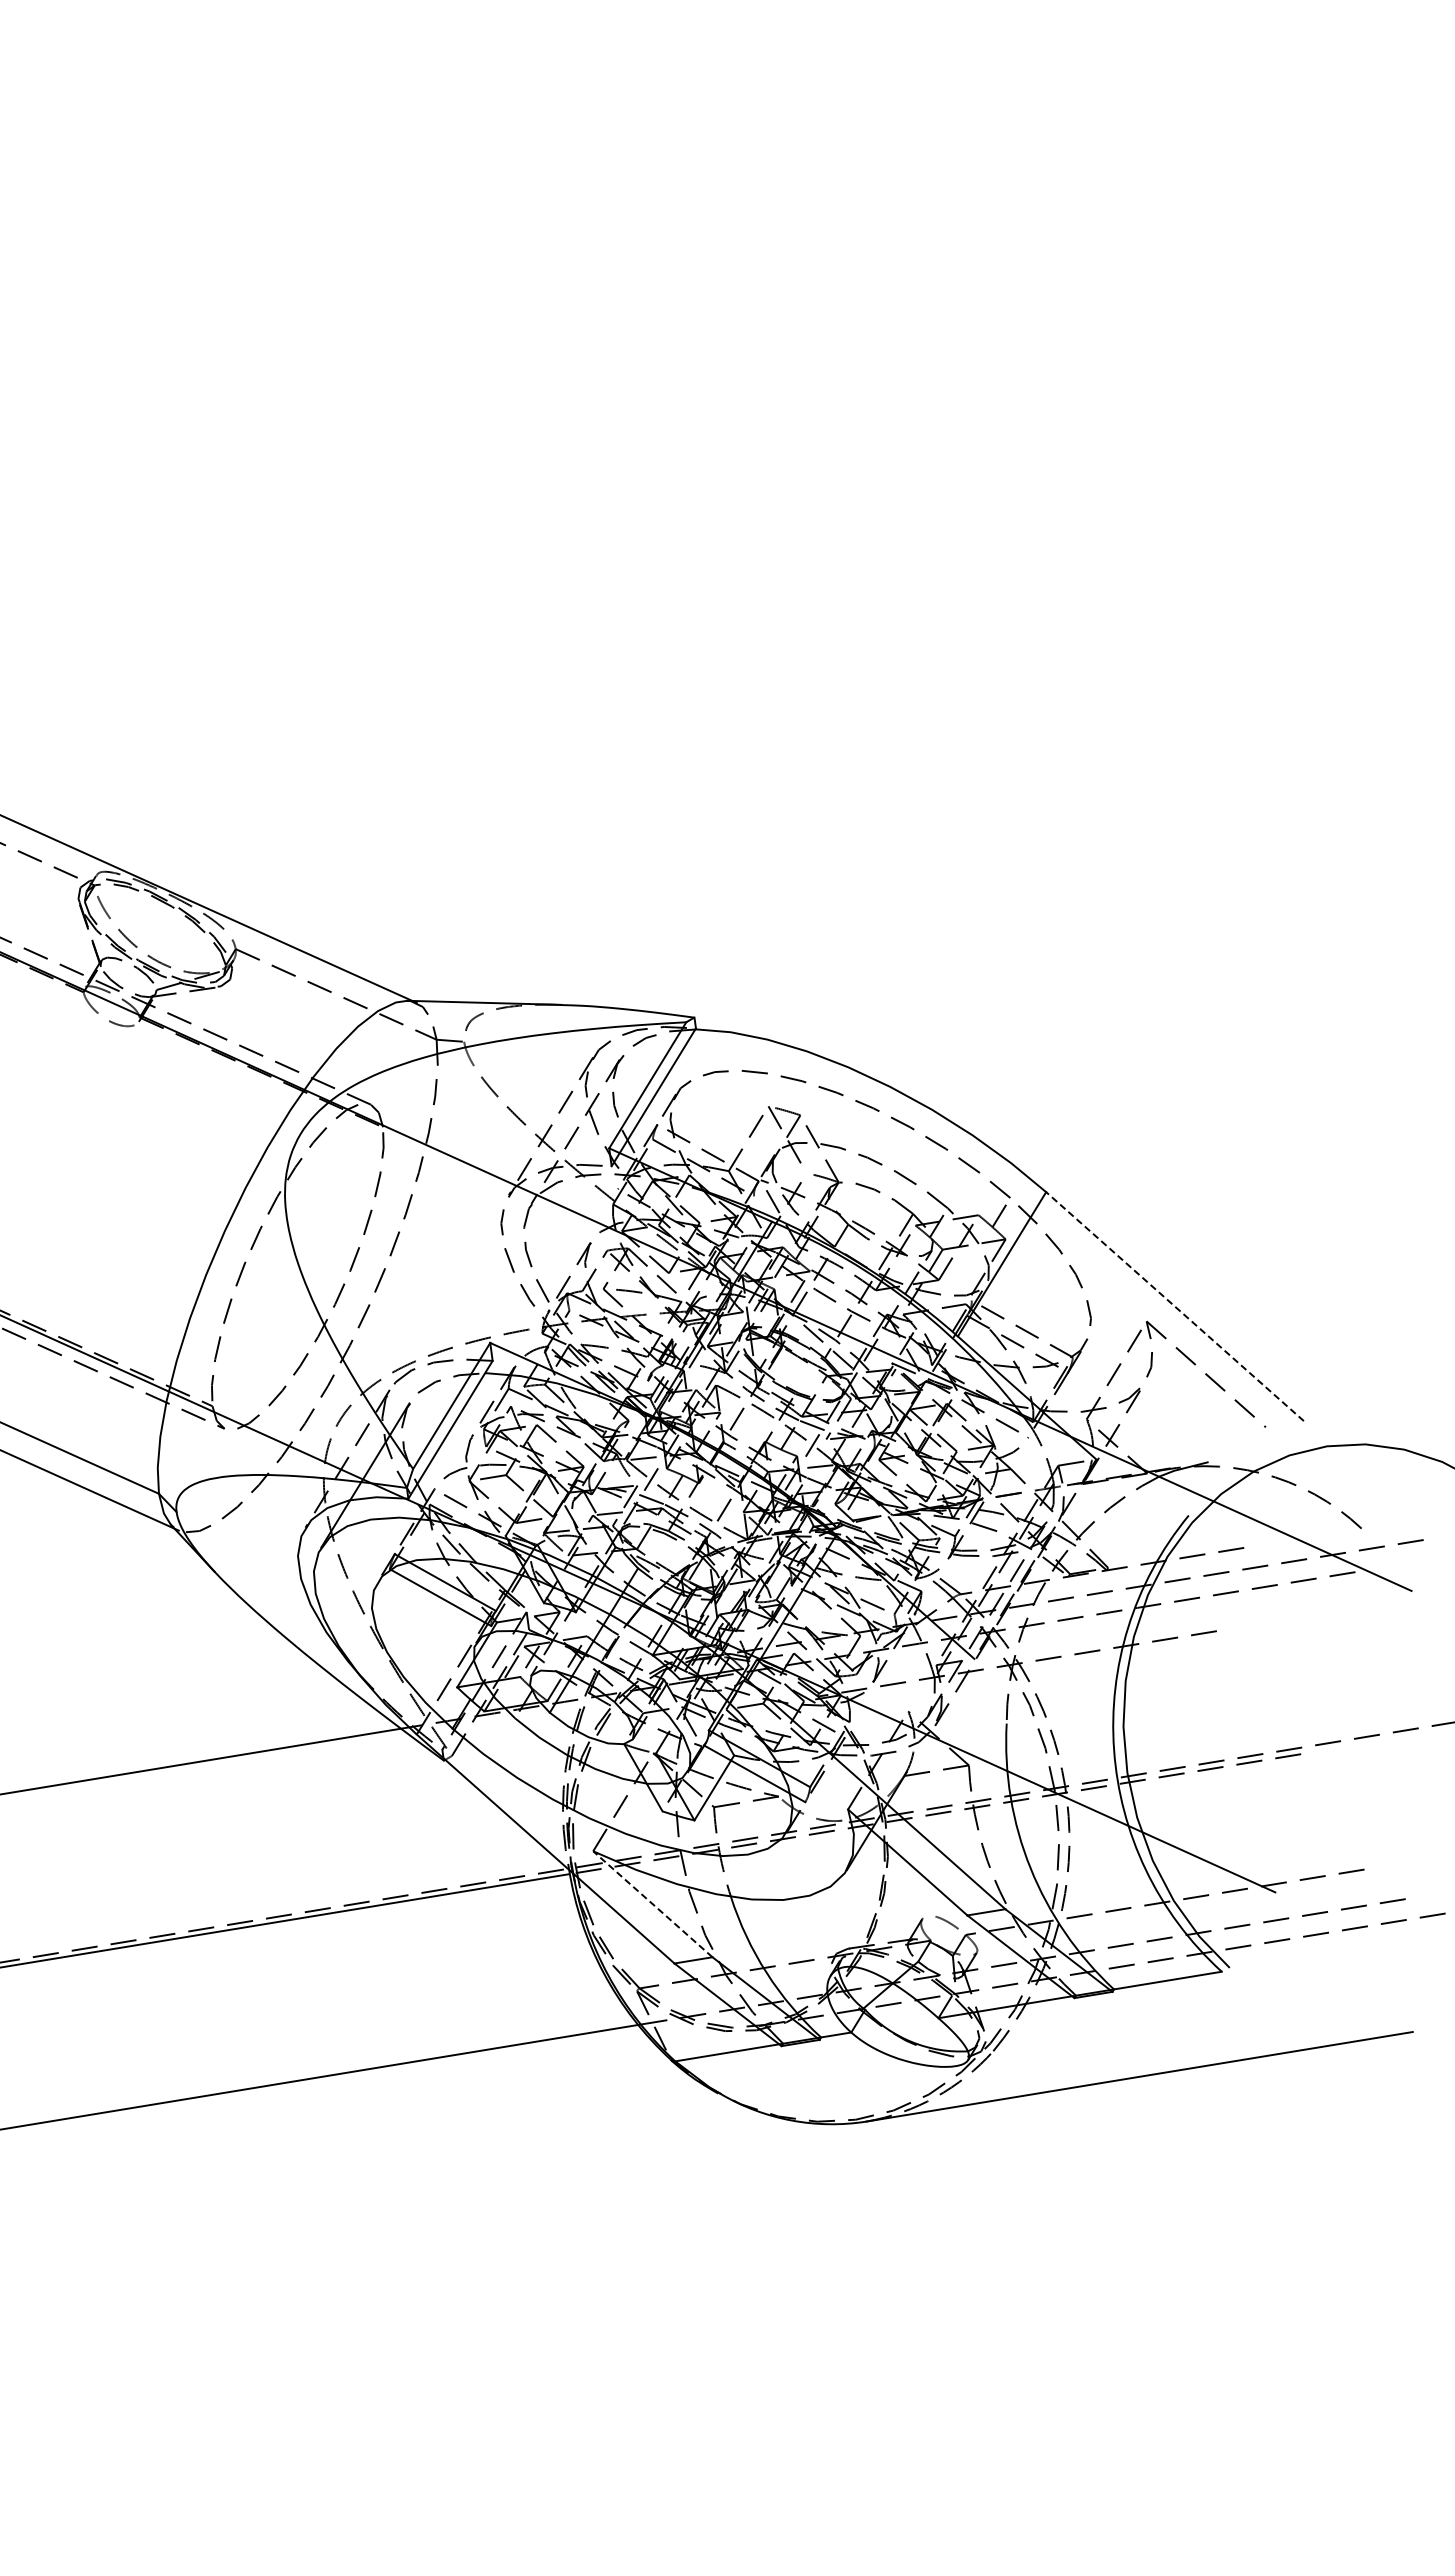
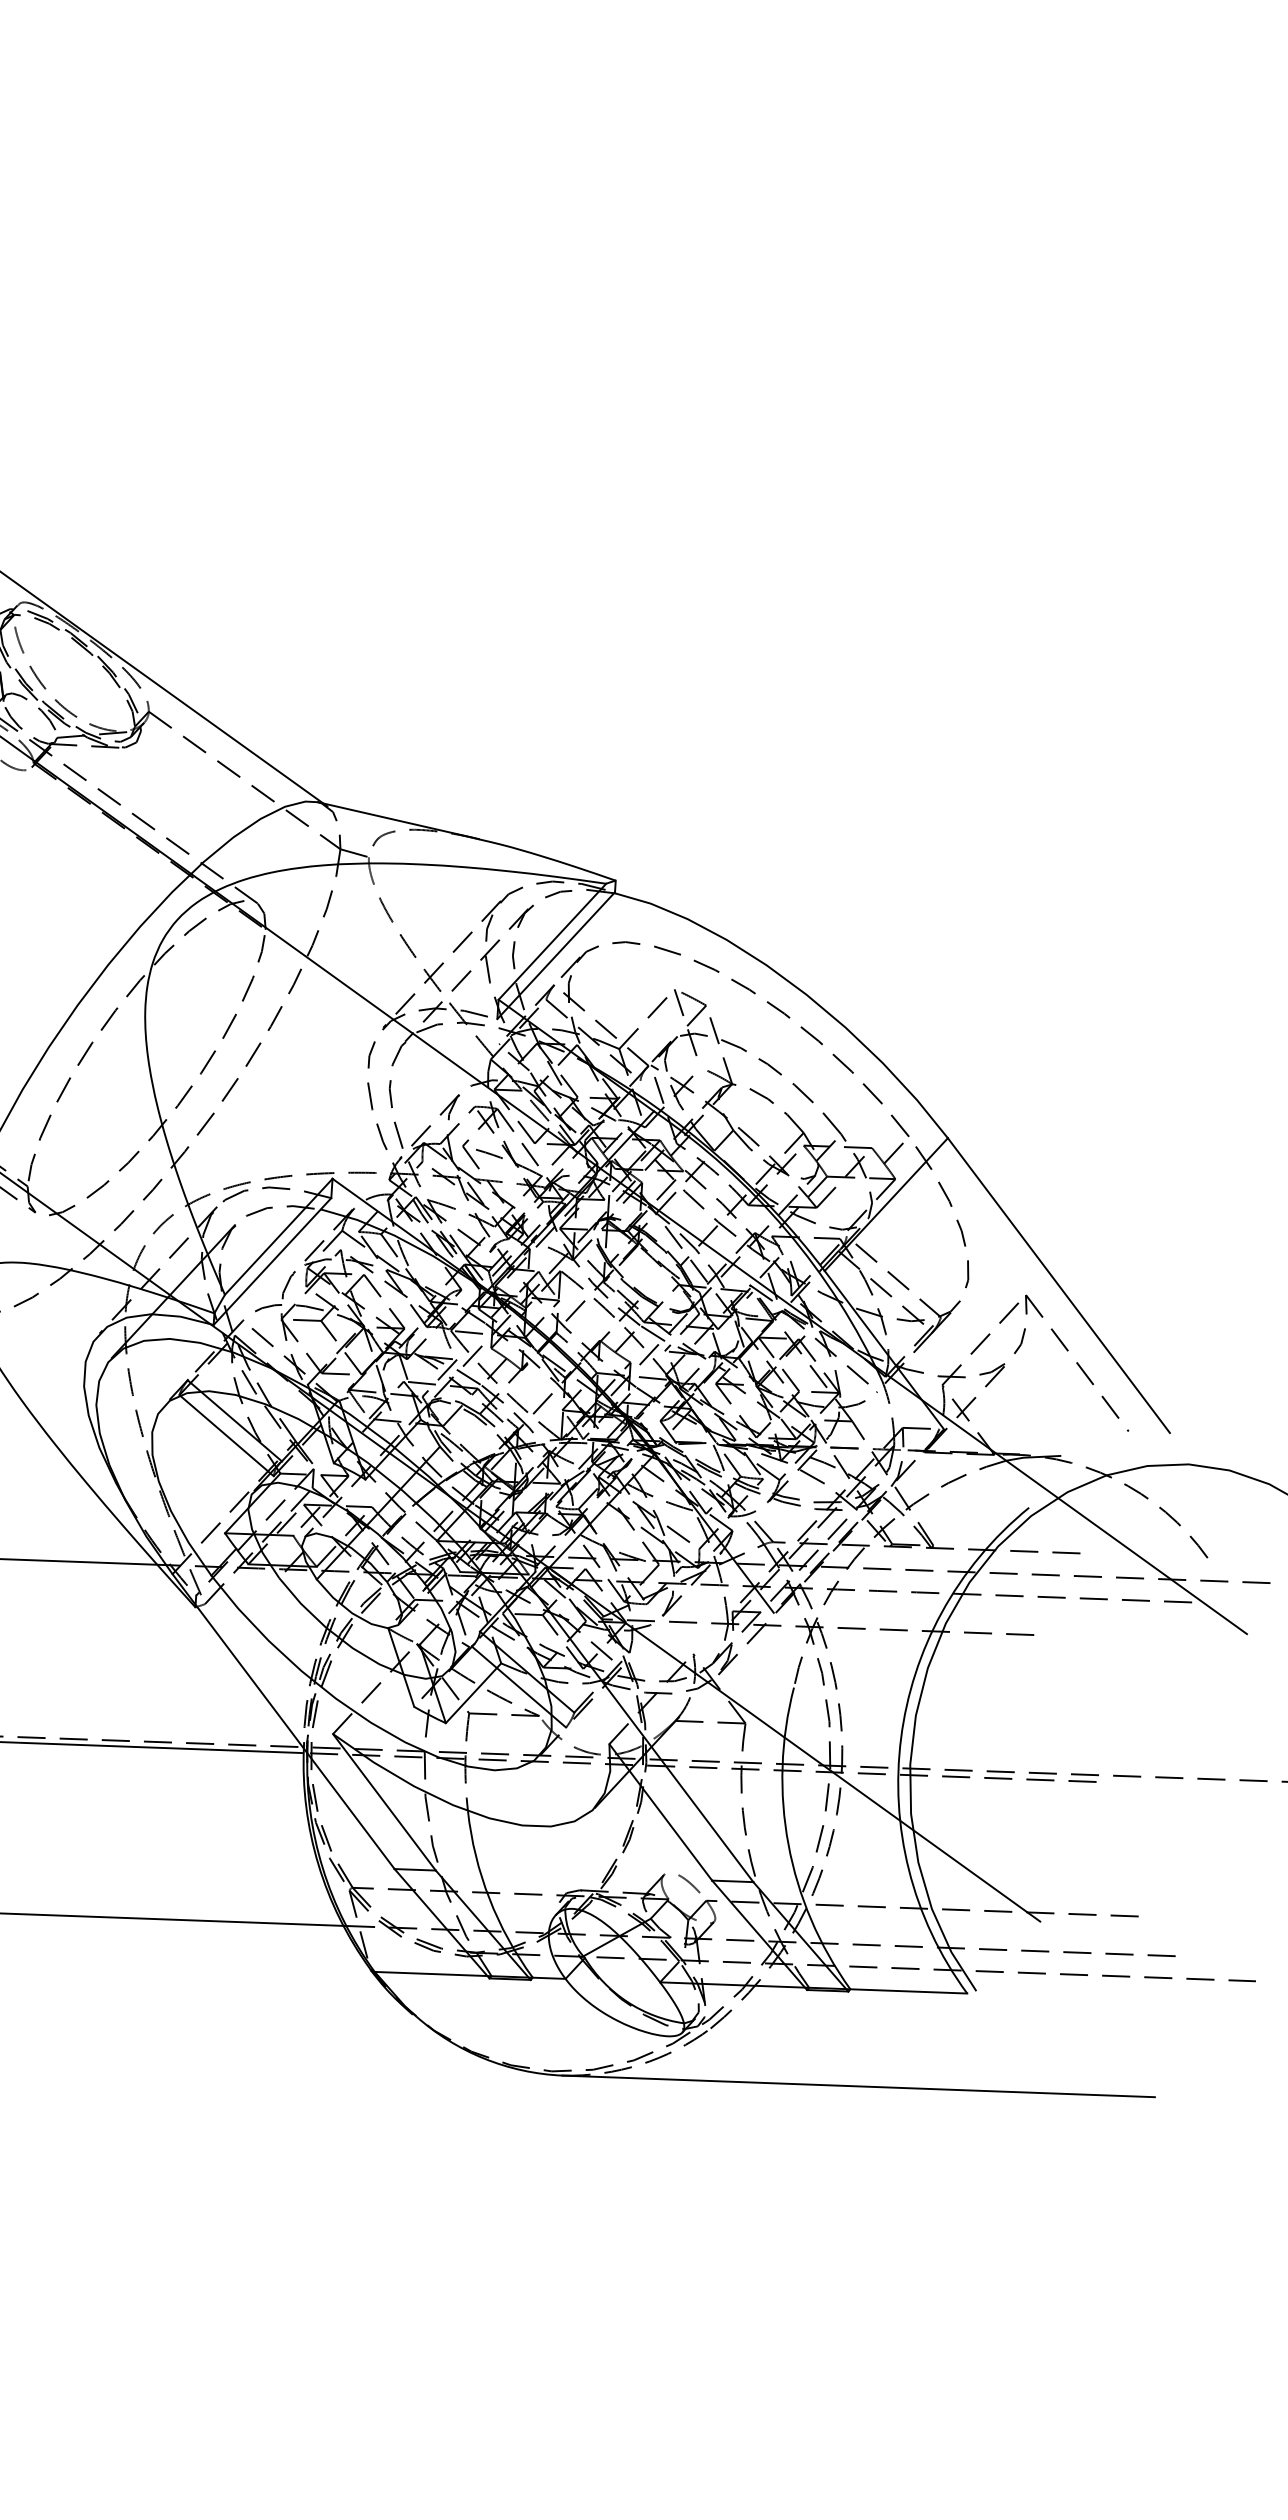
line: (1174, 1306) -> (1058, 1285), dashed -> solid
line: (652, 1904) -> (384, 1802), dashed -> solid

